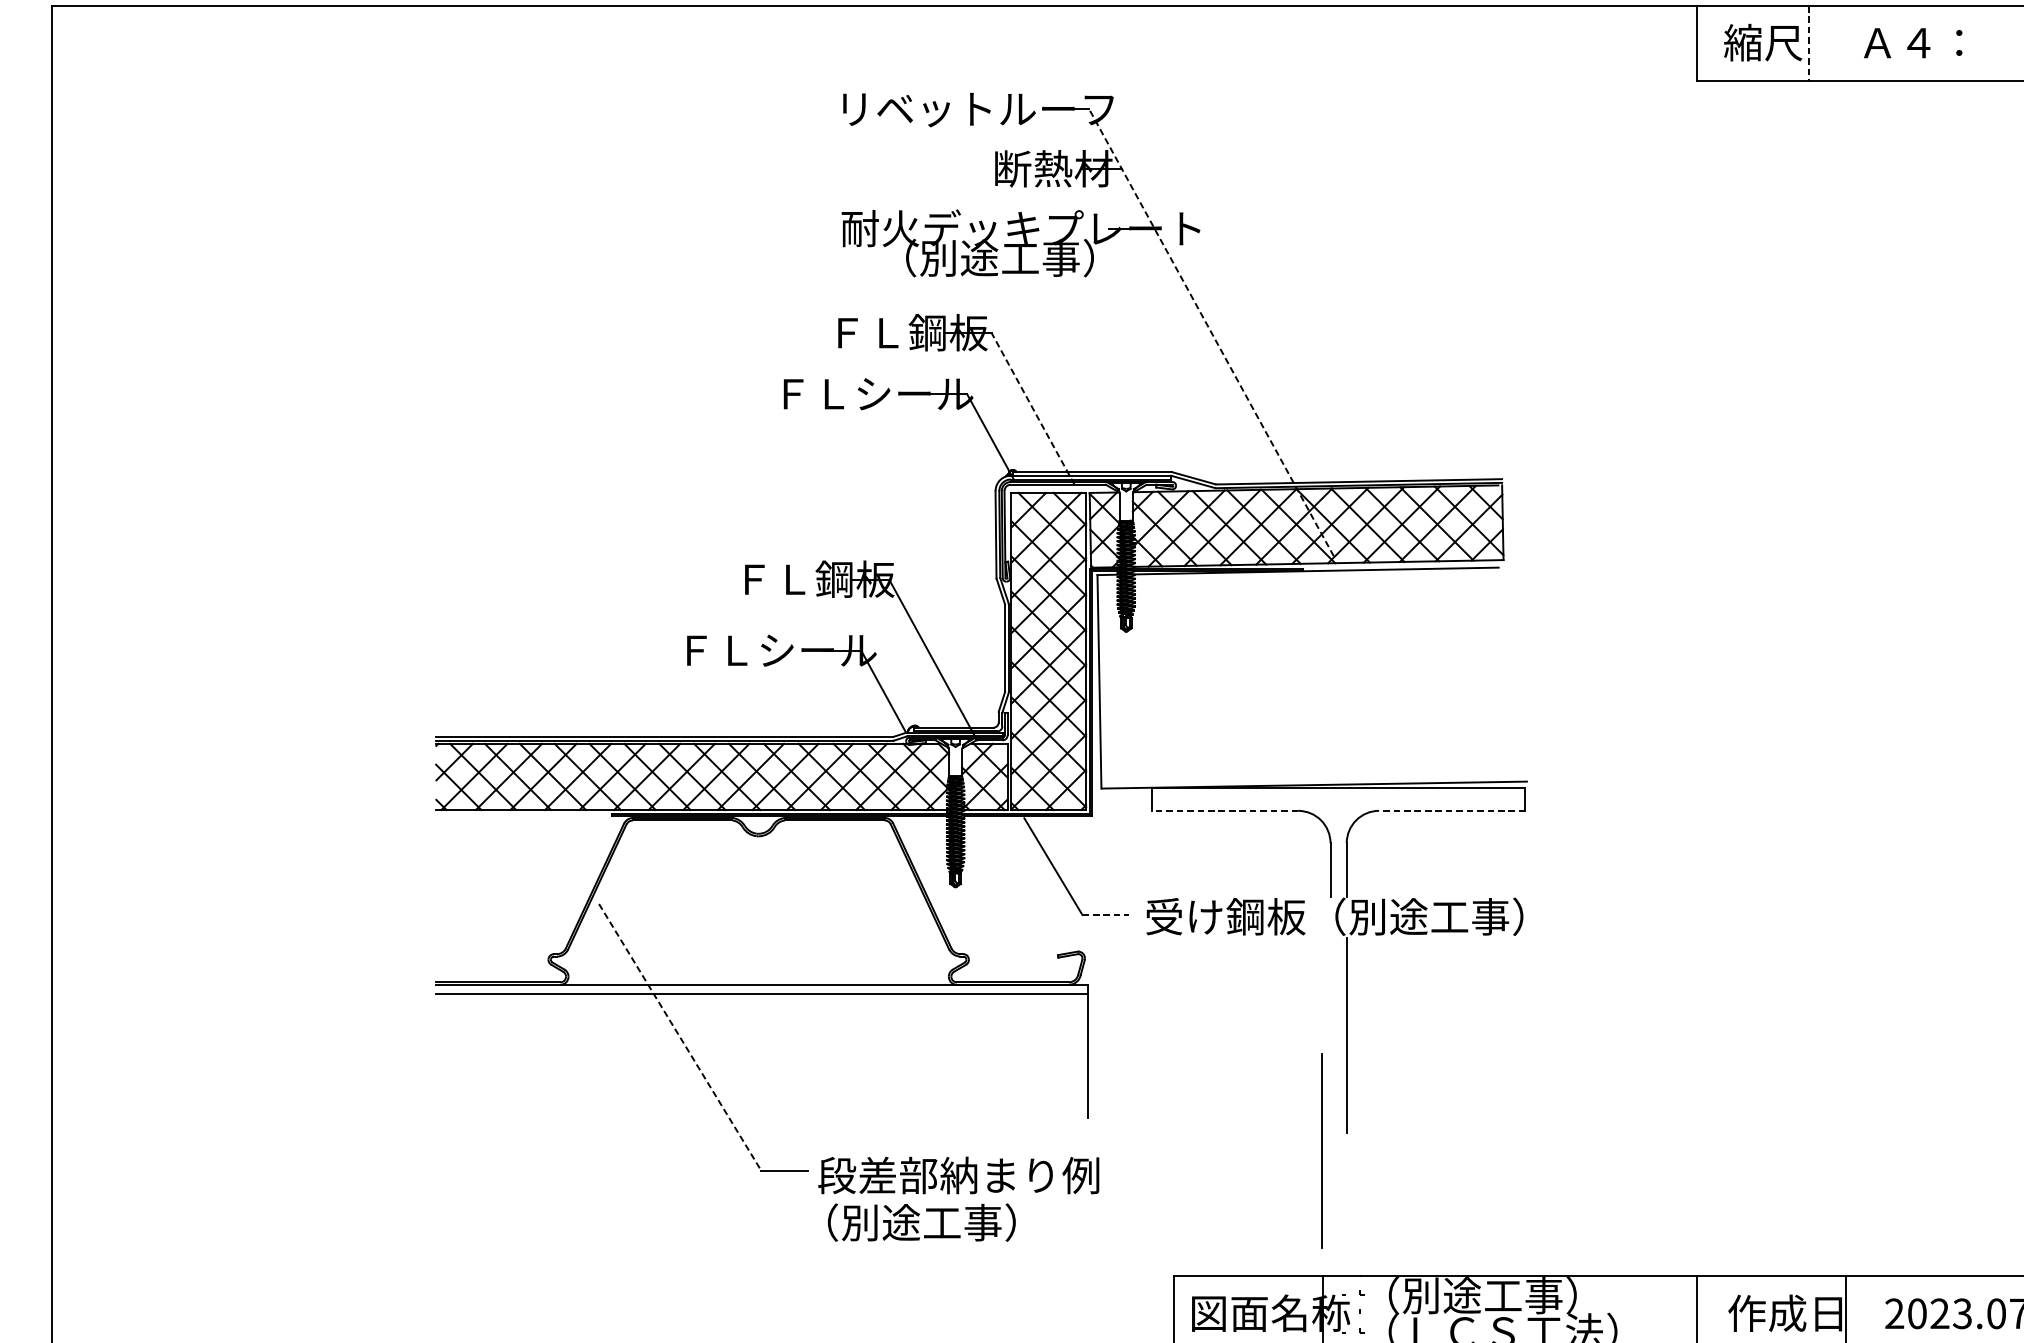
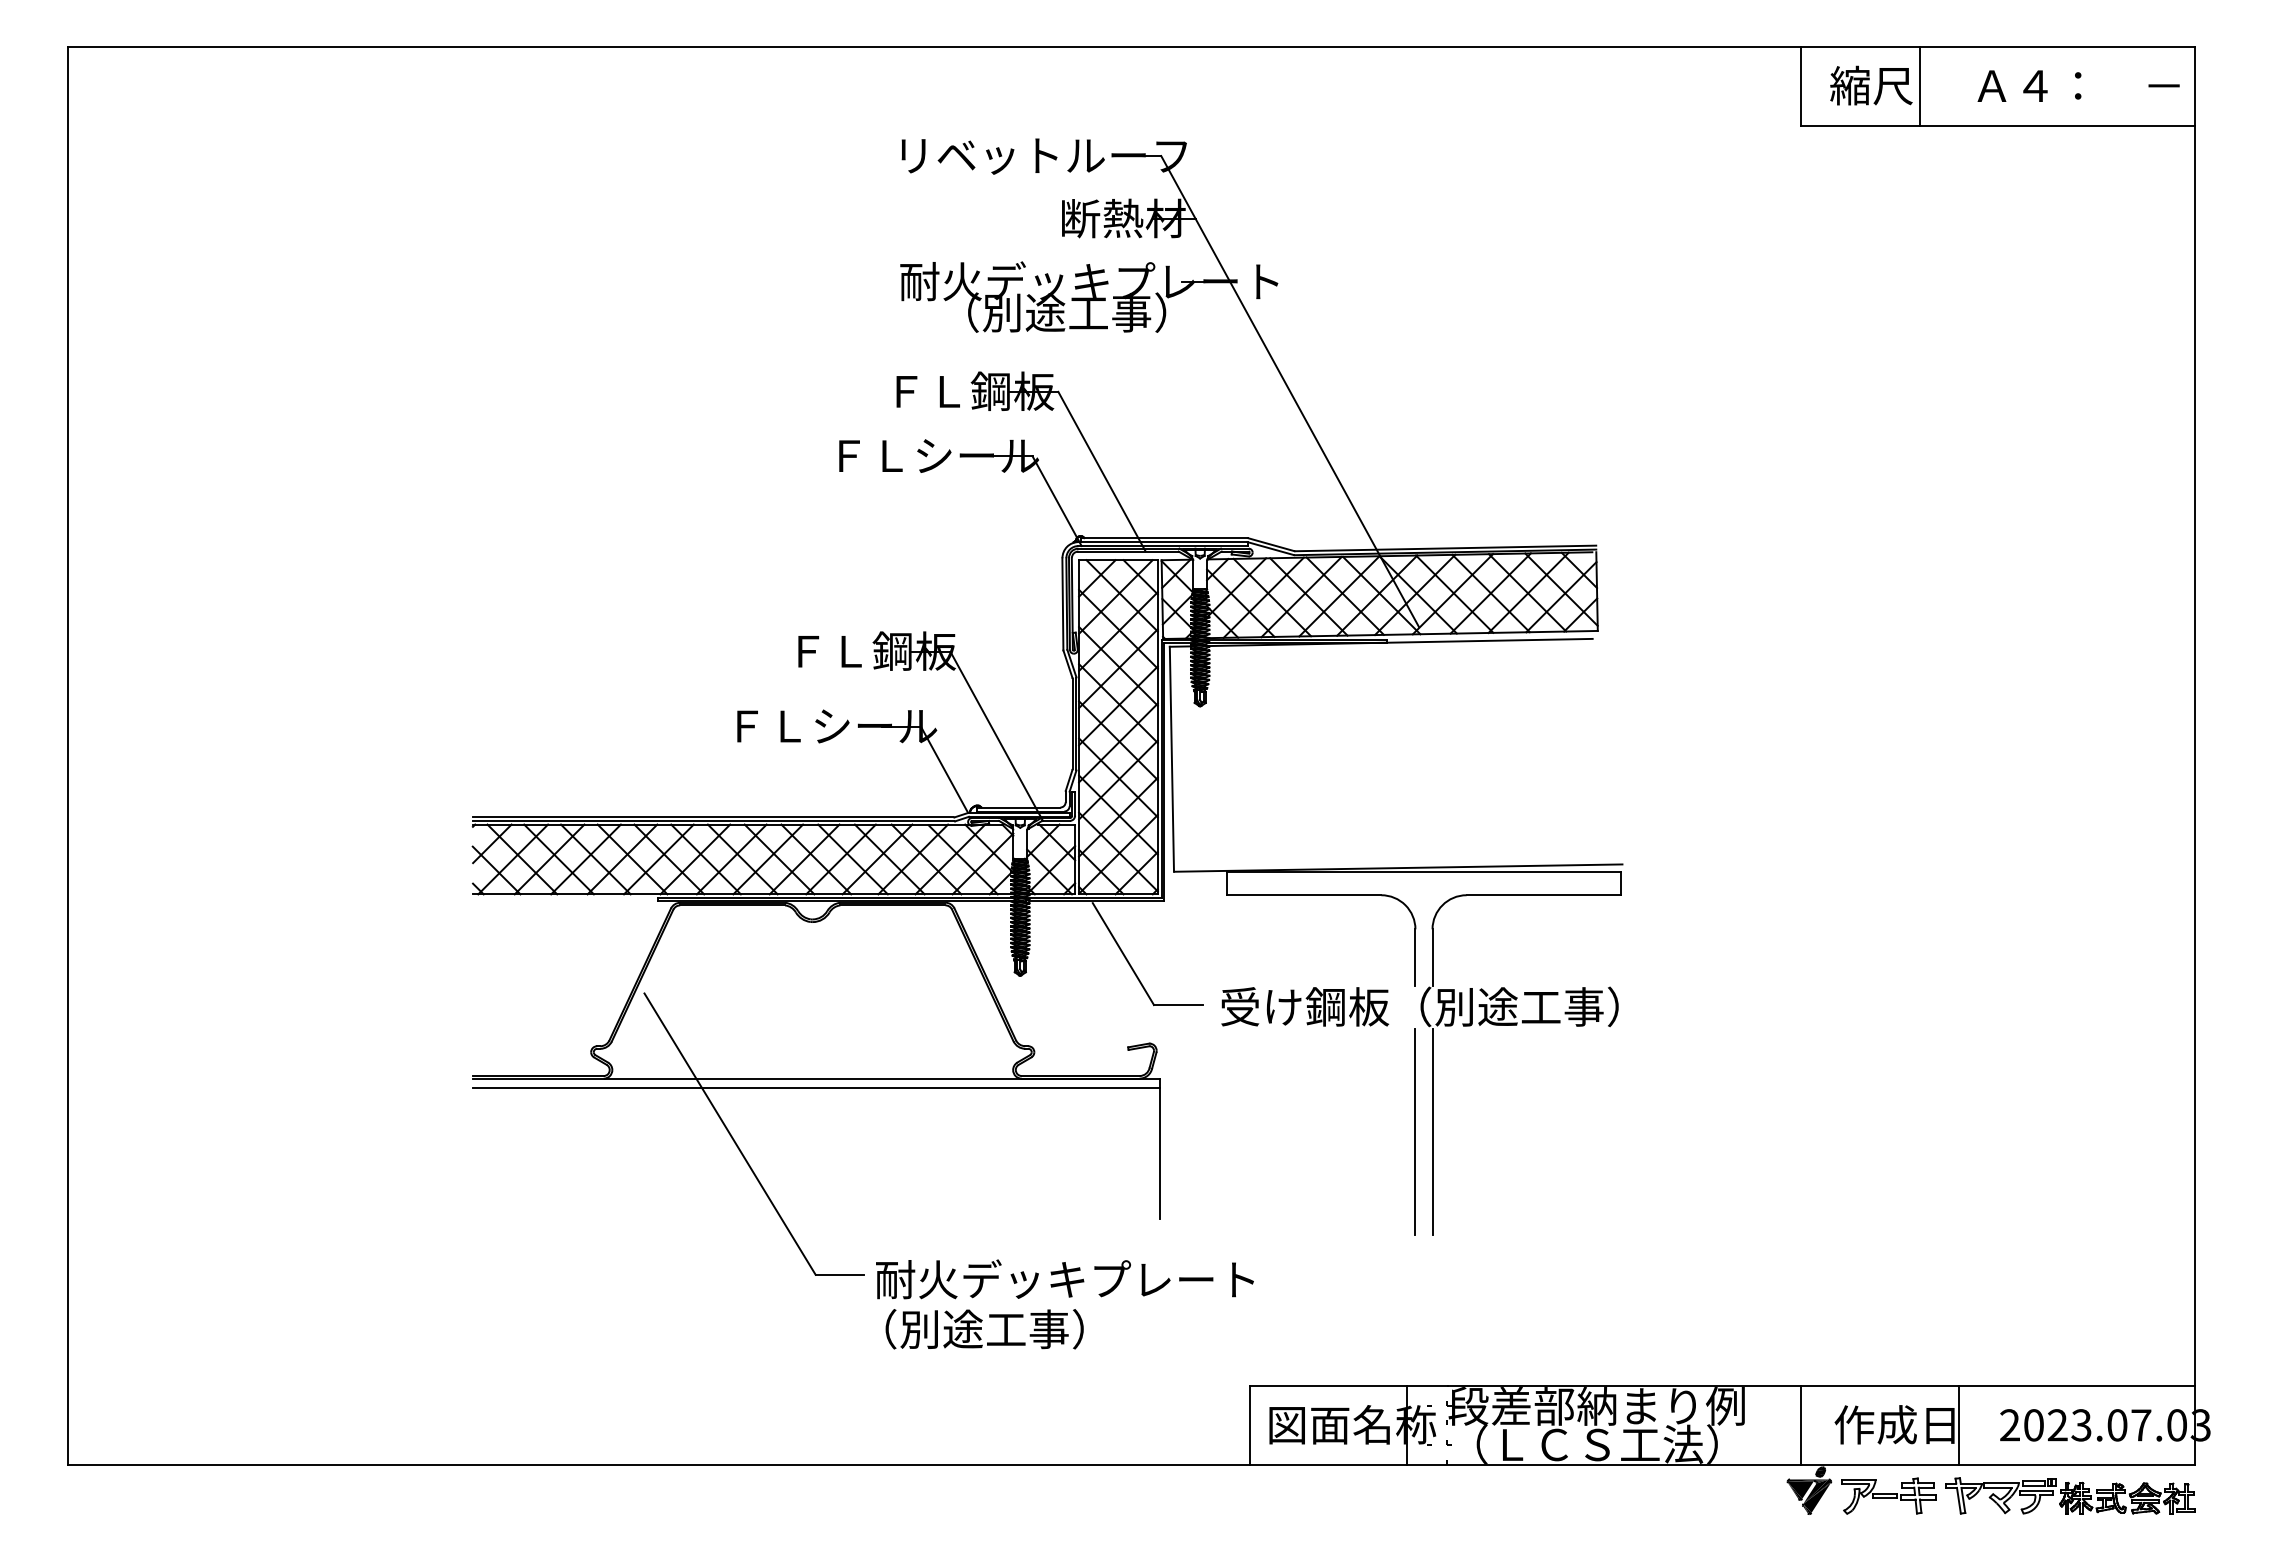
line: (1808, 43) -> (1919, 86), dashed -> solid
line: (1211, 332) -> (1289, 391), dashed -> solid
line: (1032, 408) -> (1101, 471), dashed -> solid
line: (1224, 811) -> (1303, 895), dashed -> solid
line: (1452, 811) -> (1543, 895), dashed -> solid
line: (1105, 915) -> (1178, 1005), dashed -> solid
line: (680, 1037) -> (730, 1134), dashed -> solid
line: (1321, 1150) -> (1414, 1131), moved
text: (997, 1175) -> (1064, 1279), 段差部納まり例 -> 耐火デッキプレート
text: (1502, 1295) -> (1596, 1406), （別途工事） -> 段差部納まり例

